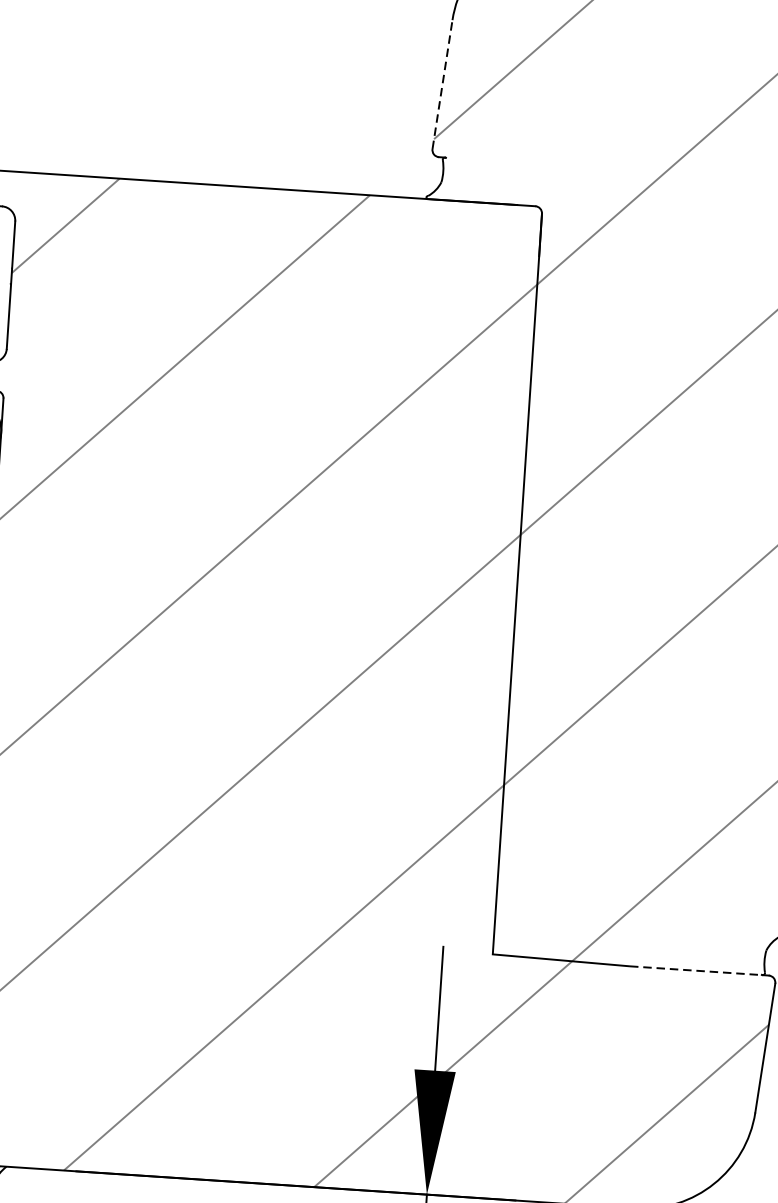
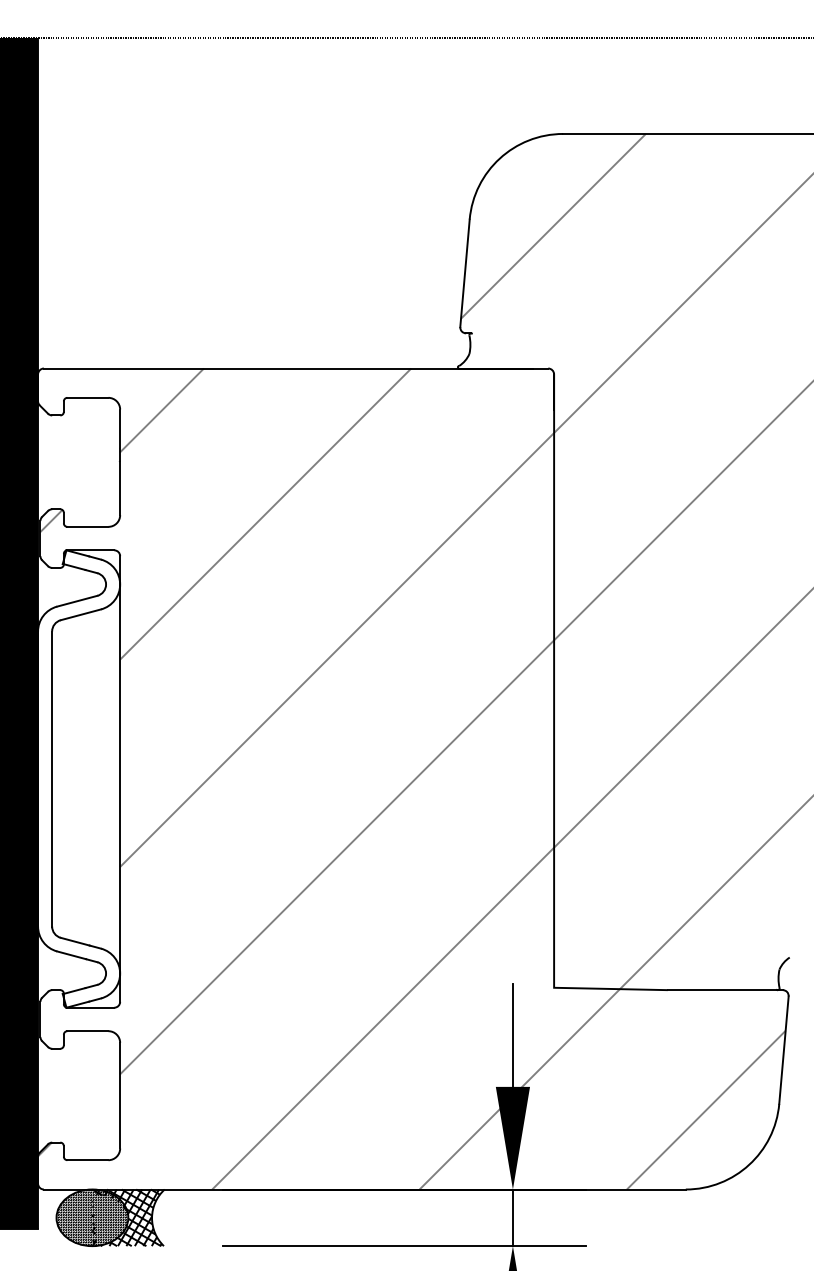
line: (443, 84) -> (465, 273), dashed -> solid
line: (695, 971) -> (722, 990), dashed -> solid

